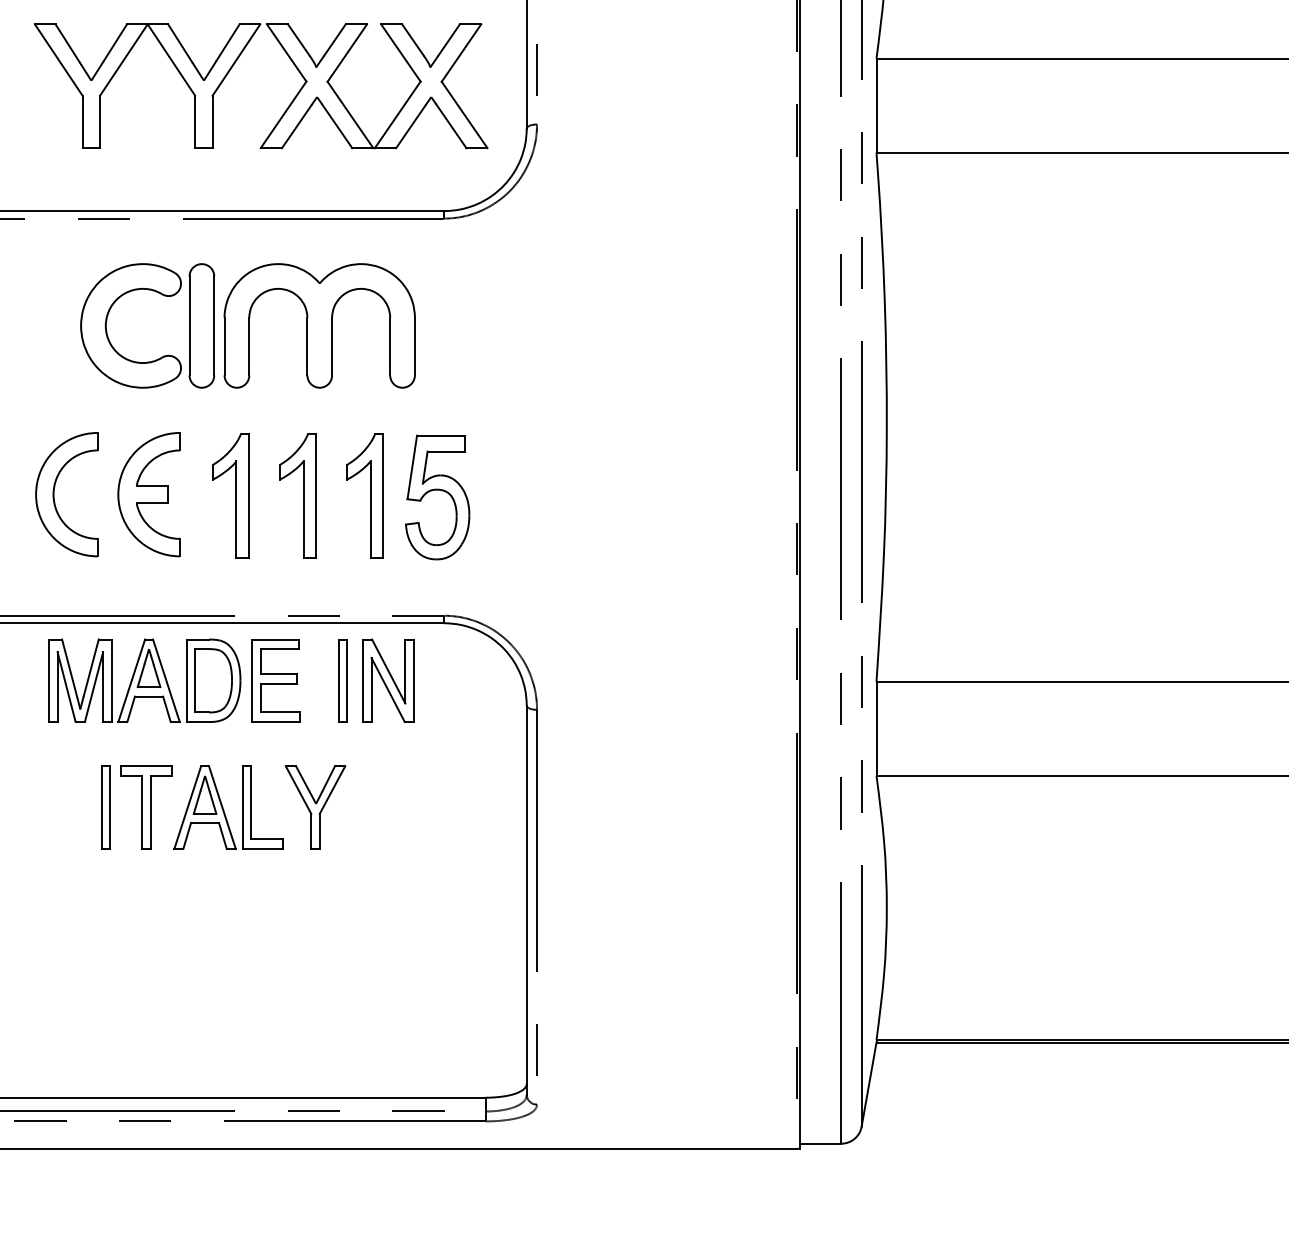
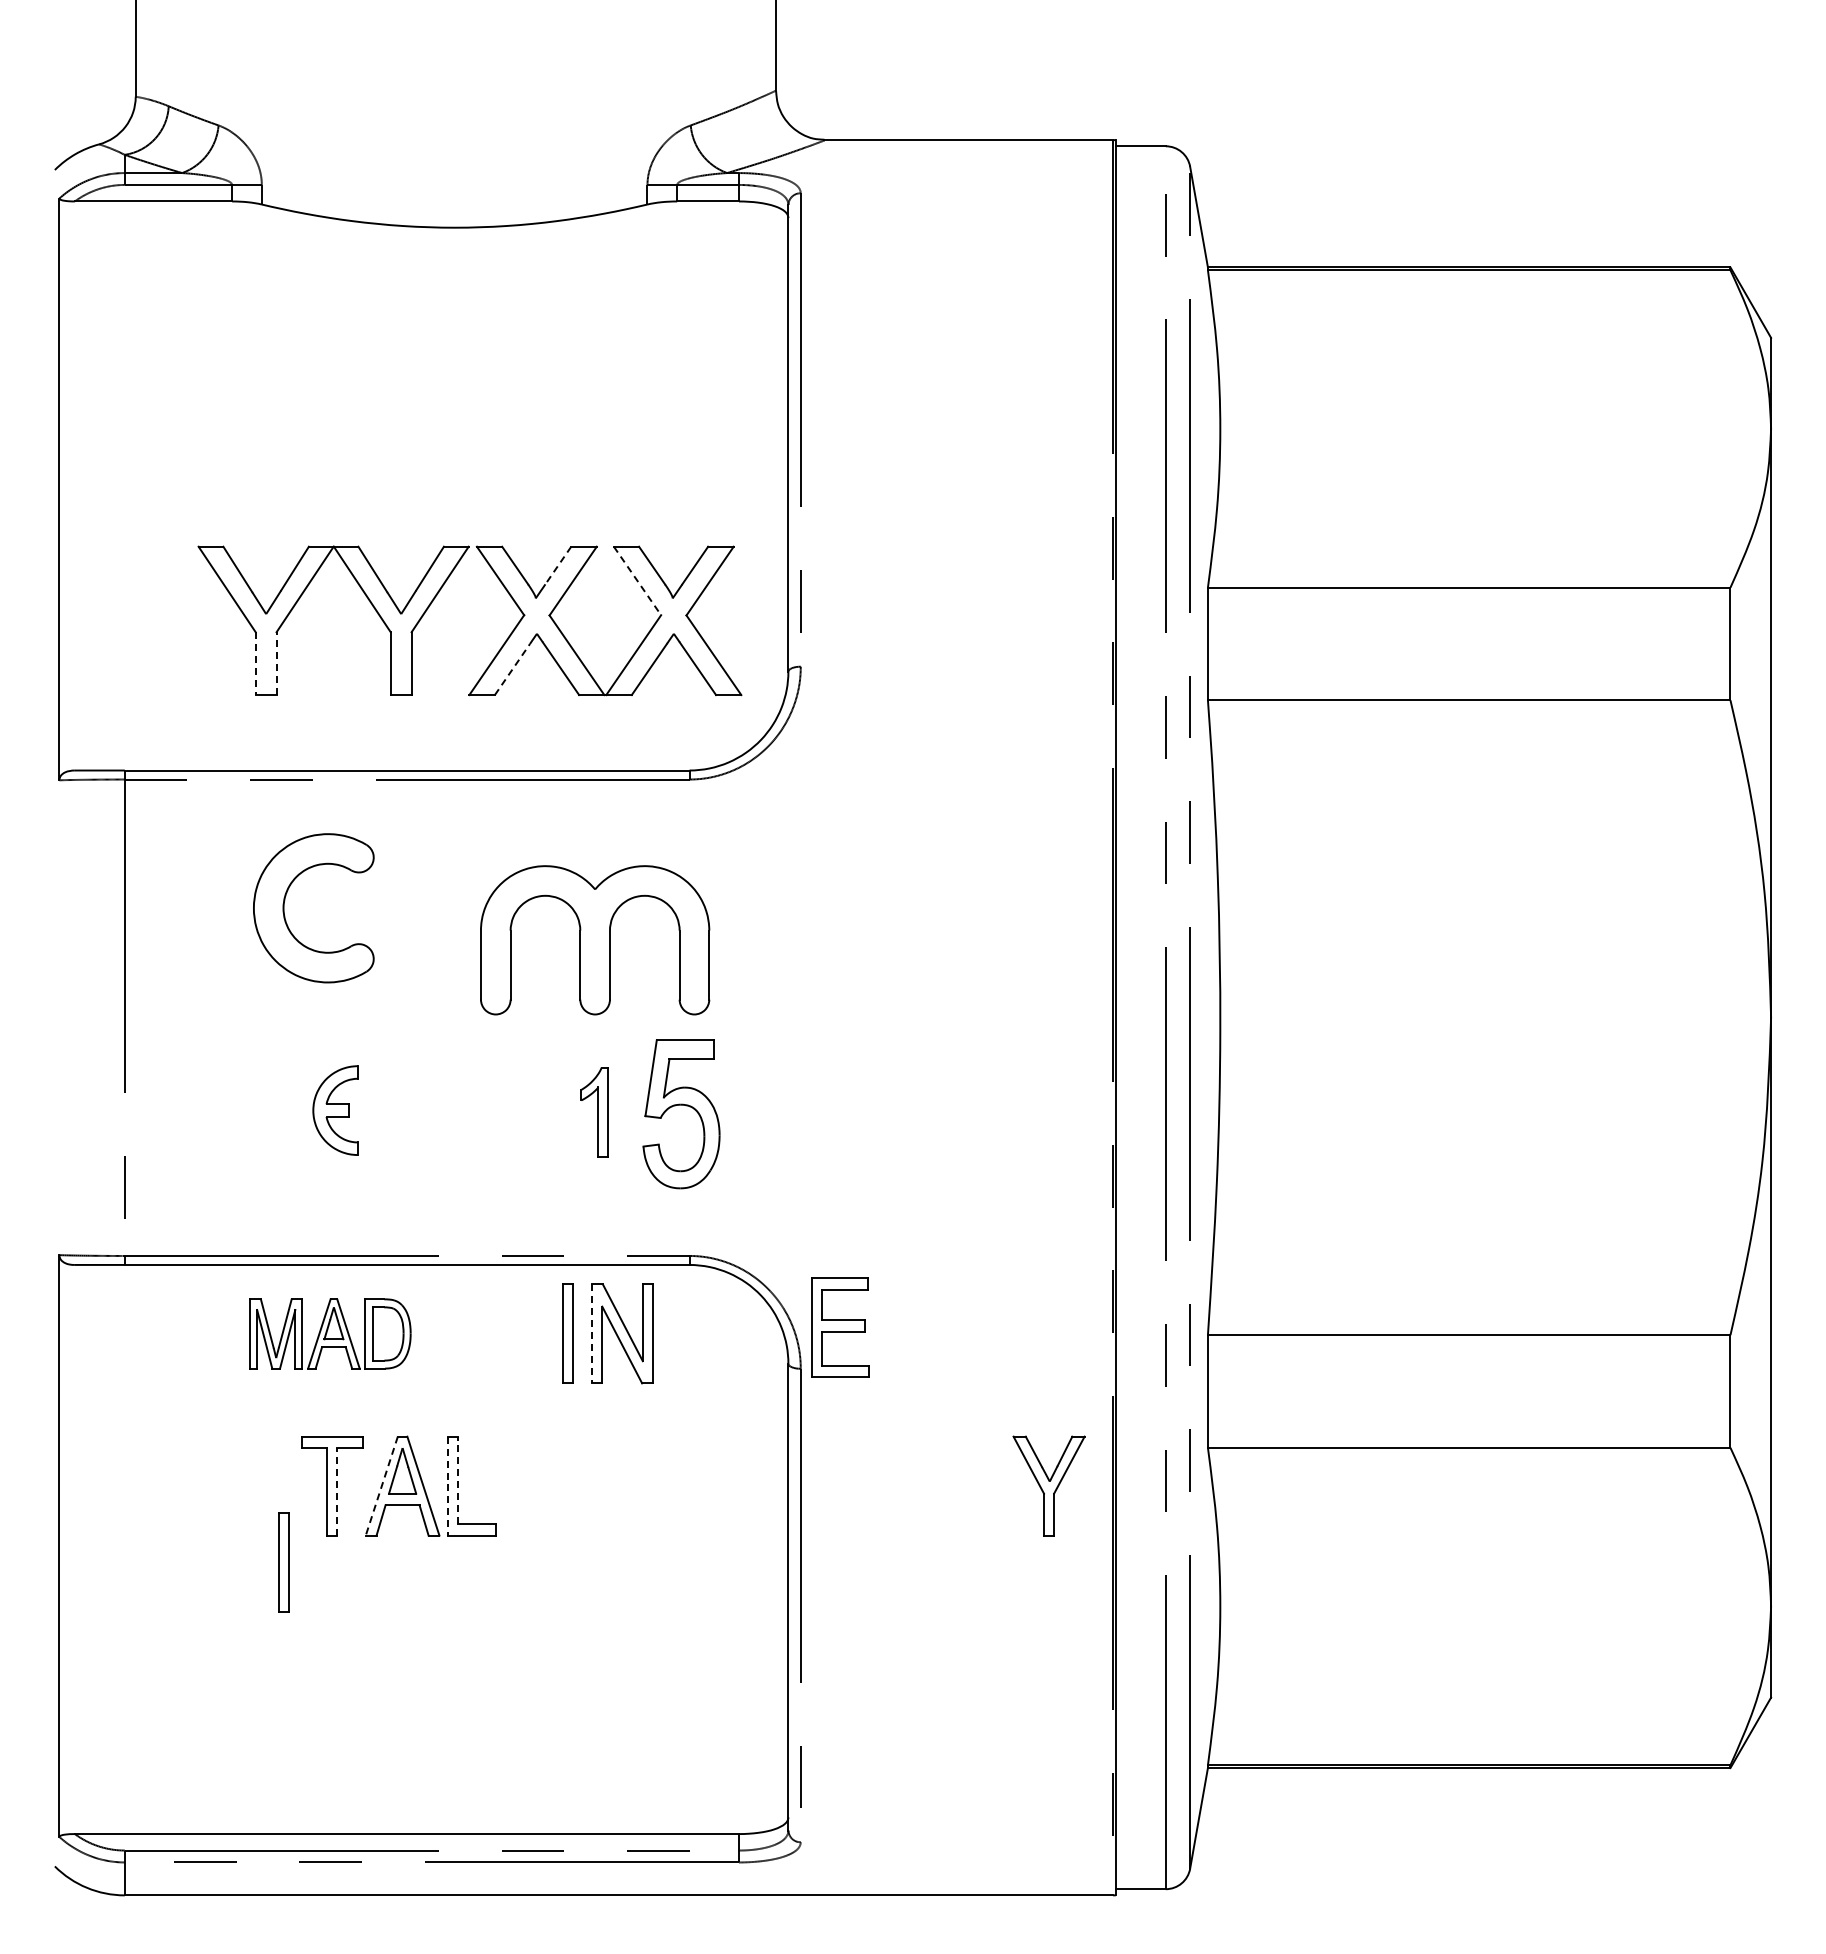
line: (335, 40) -> (558, 565), solid -> dashed
line: (400, 52) -> (637, 580), solid -> dashed
line: (99, 121) -> (276, 663), solid -> dashed
line: (82, 122) -> (255, 664), solid -> dashed
line: (296, 126) -> (512, 669), solid -> dashed
part: (201, 326) -> (398, 908), removed
part: (320, 326) -> (595, 940), moved
part: (54, 494) -> (221, 1110), removed
part: (149, 494) -> (335, 1110), size x0.6
part: (230, 495) -> (433, 1111), removed
part: (303, 495) -> (520, 1111), removed
part: (365, 495) -> (594, 1111), size x0.6
part: (144, 680) -> (330, 1333), size x0.7
part: (275, 680) -> (840, 1327), moved
line: (363, 681) -> (592, 1334), solid -> dashed
line: (250, 802) -> (457, 1480), solid -> dashed
part: (105, 807) -> (283, 1562), moved
line: (187, 807) -> (381, 1486), solid -> dashed
line: (242, 807) -> (447, 1486), solid -> dashed
part: (315, 807) -> (1048, 1485), moved
line: (150, 812) -> (337, 1491), solid -> dashed

